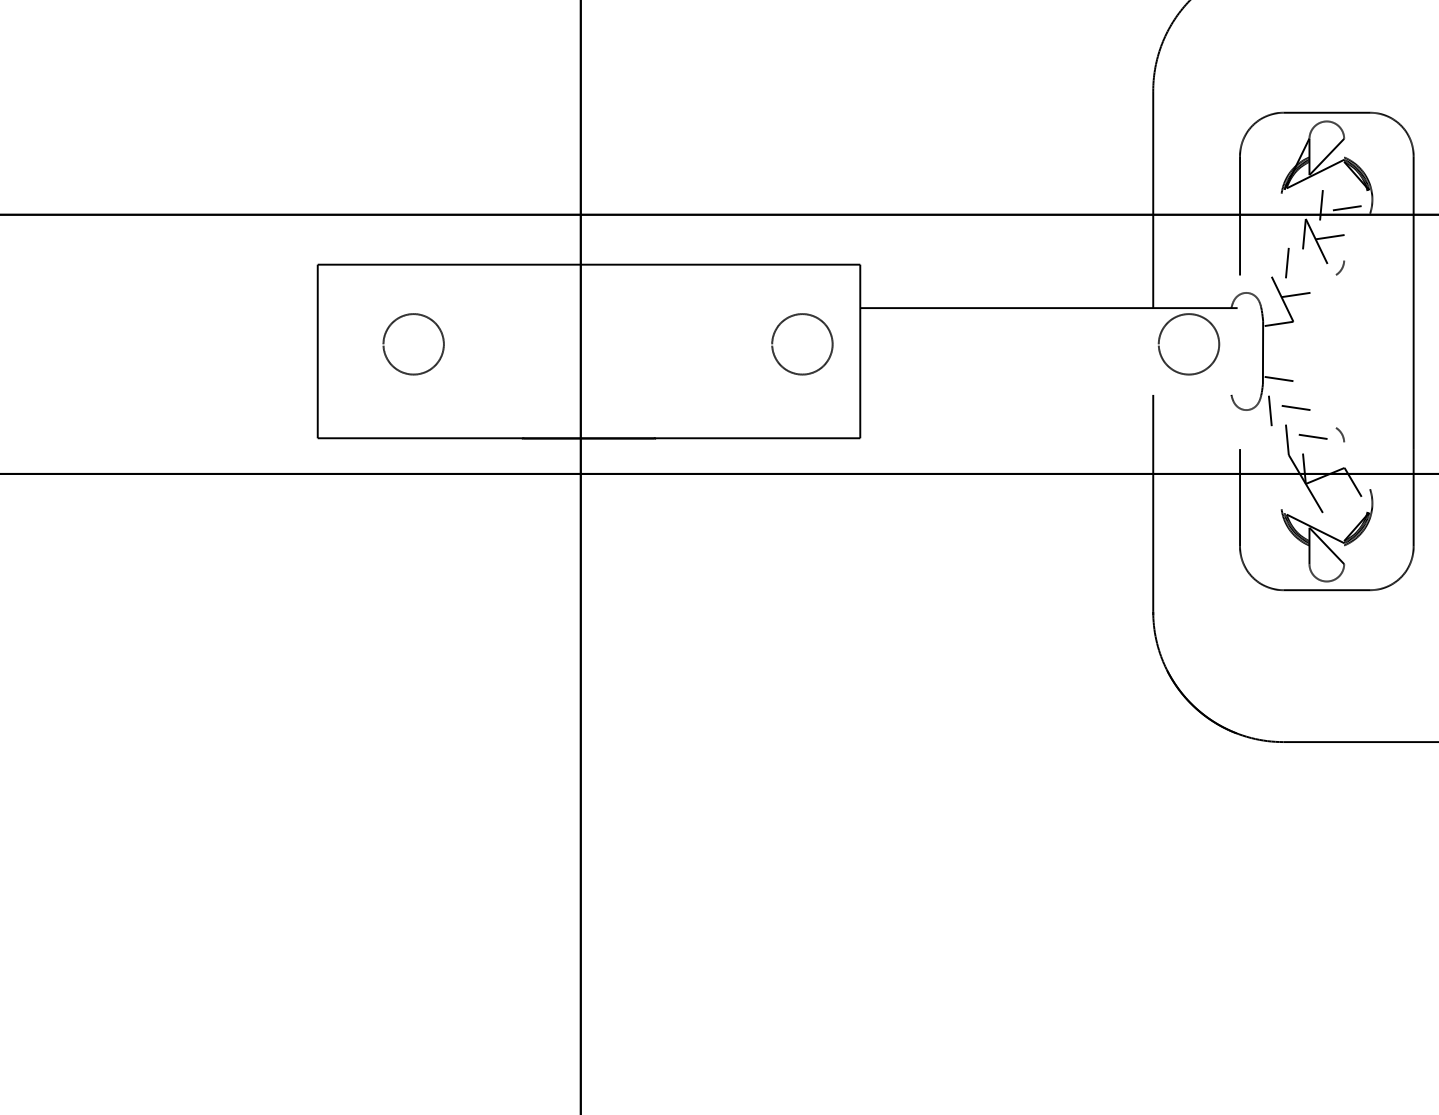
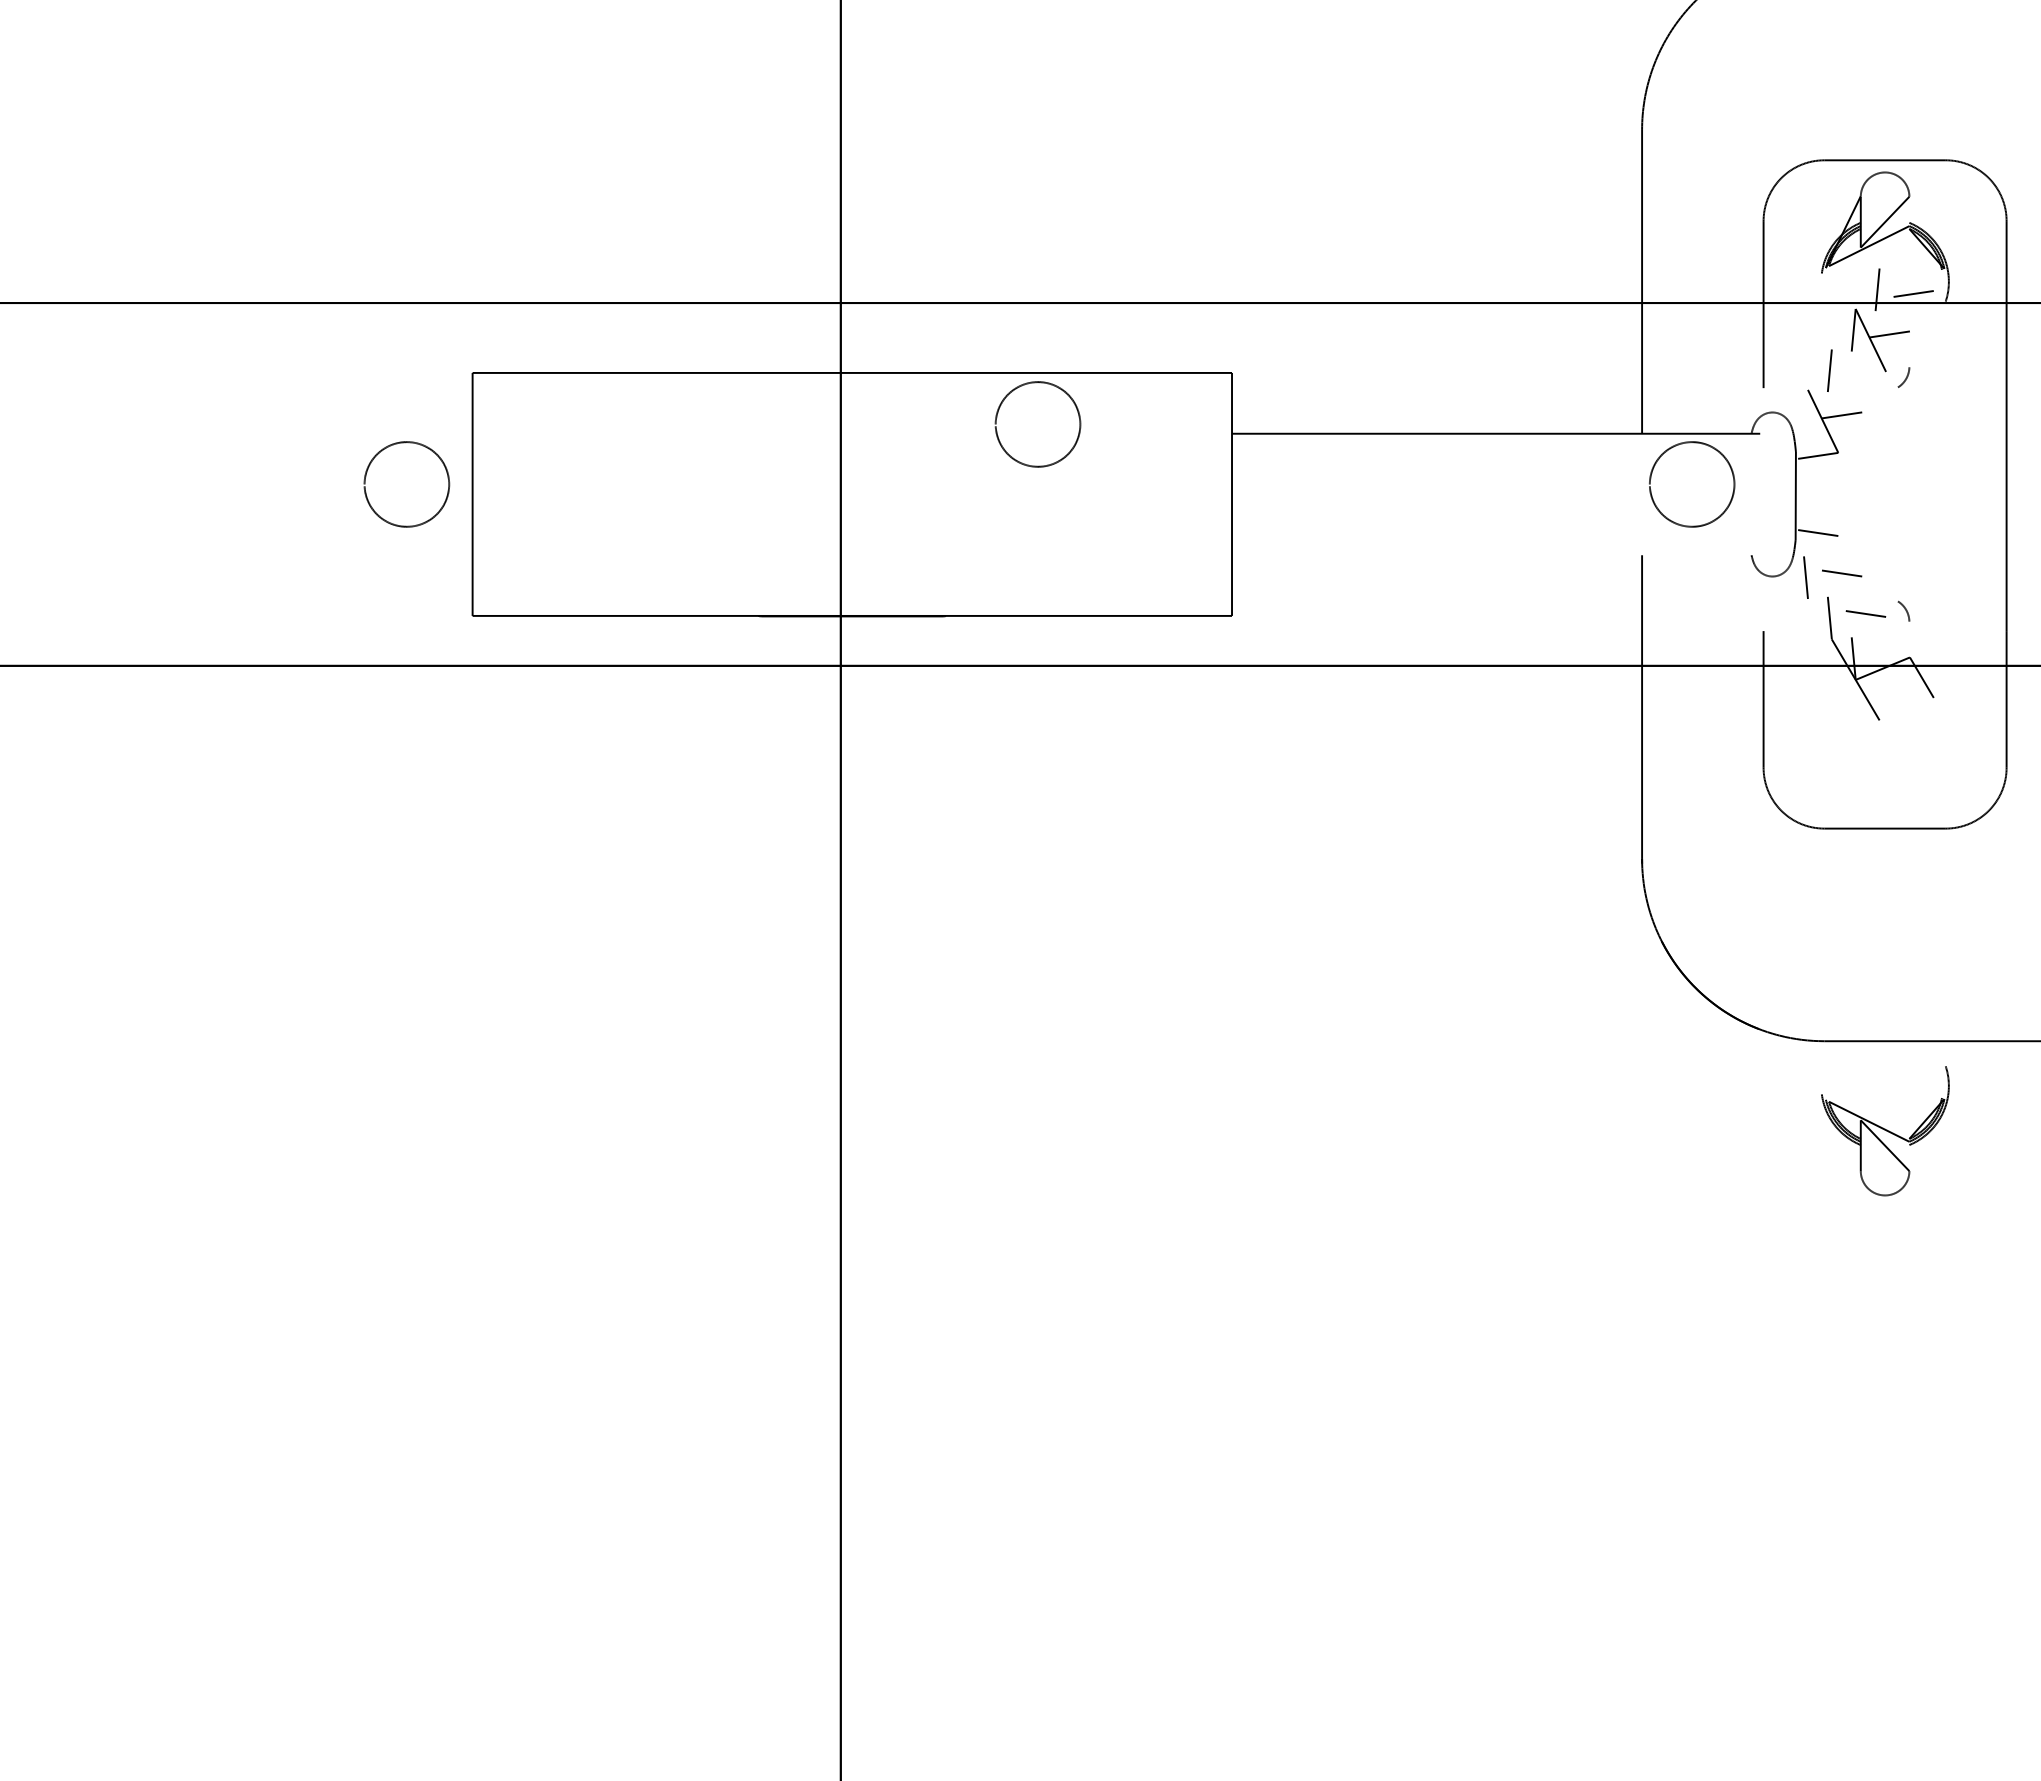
part: (384, 349) -> (366, 491), moved
part: (774, 354) -> (999, 438), moved
part: (1327, 535) -> (1885, 1131), moved

